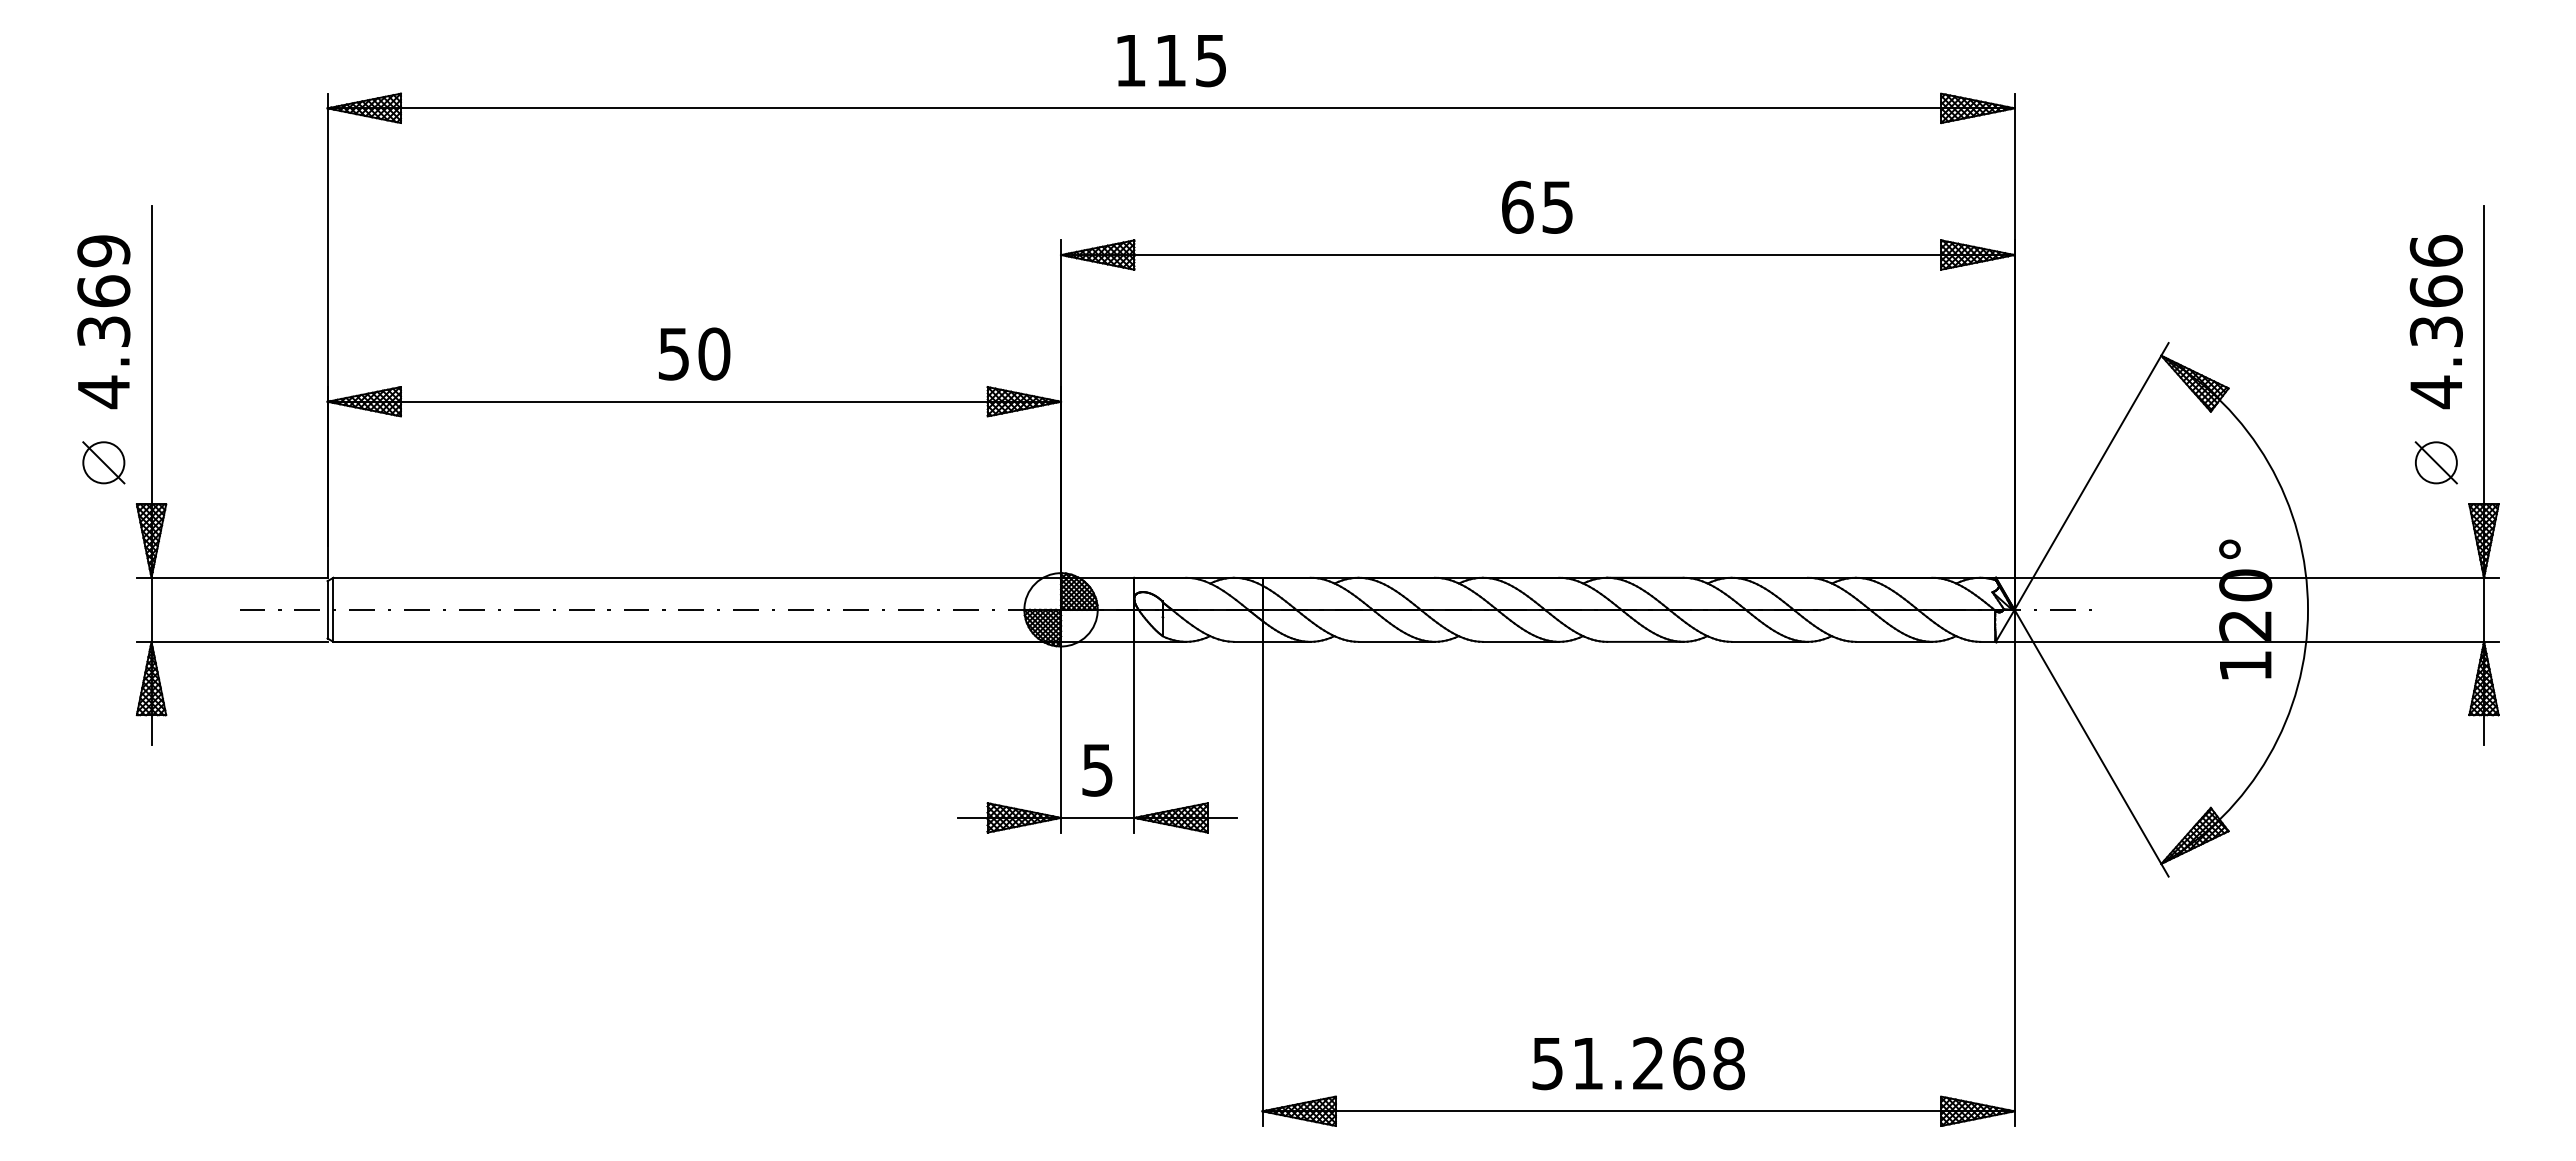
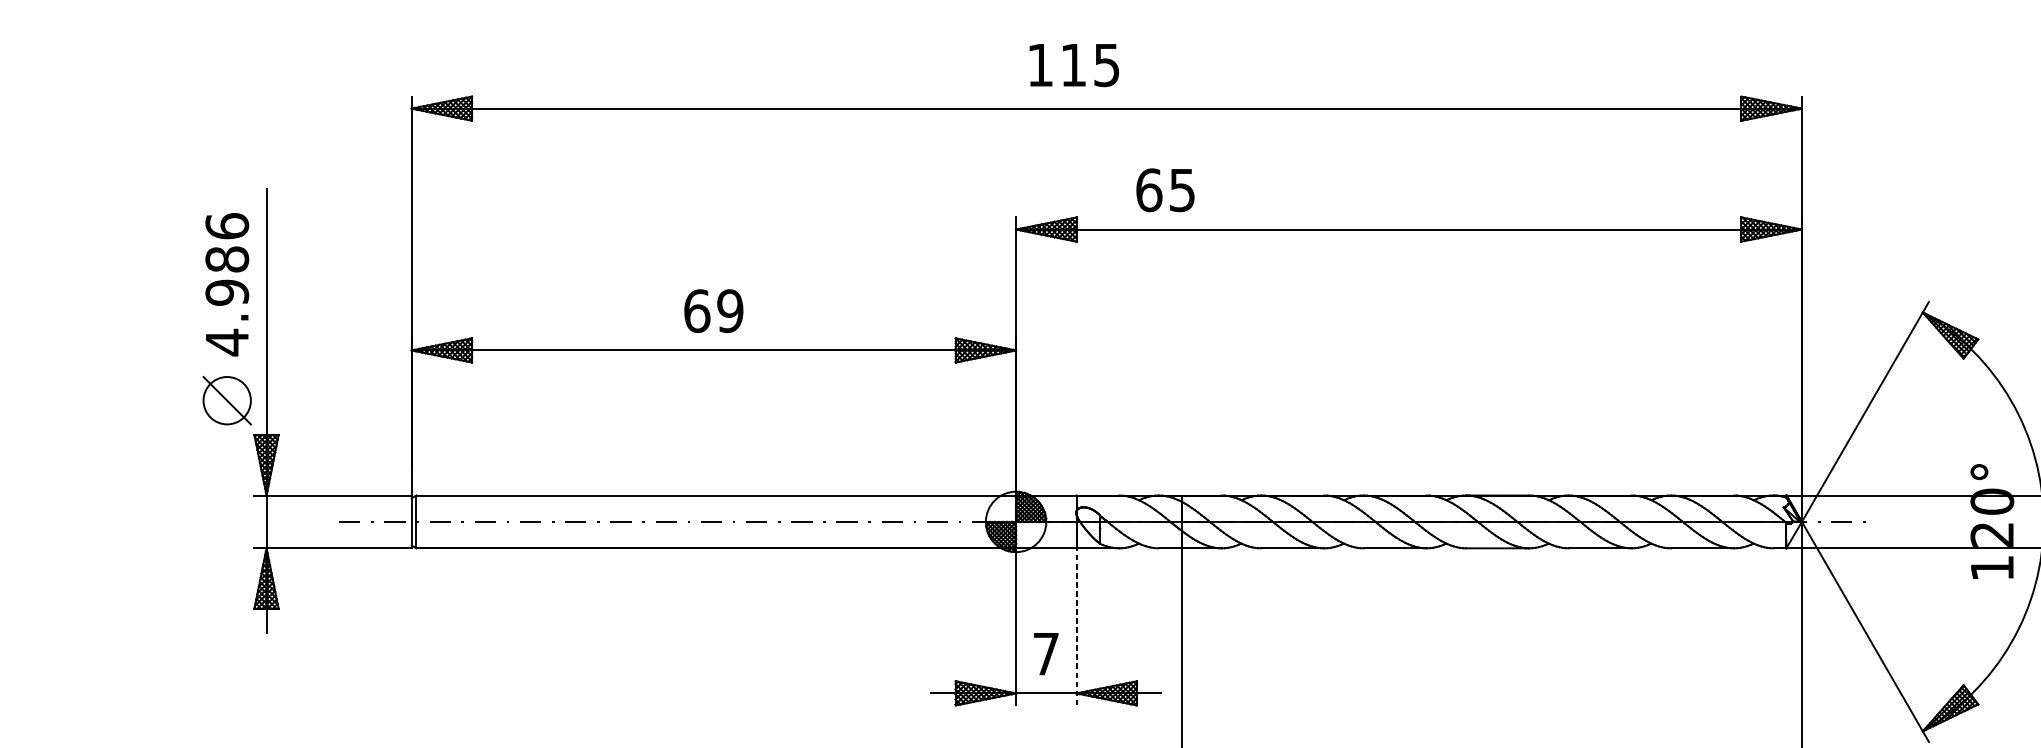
text: (1171, 61) -> (1074, 65), moved
text: (1537, 206) -> (1165, 189), moved
text: (103, 291) -> (226, 259), 4.369 -> 4.986
text: (694, 353) -> (714, 310), 50 -> 69
part: (103, 462) -> (226, 400), size x1.4
line: (1134, 736) -> (1076, 626), solid -> dashed
text: (1097, 770) -> (1046, 654), 5 -> 7

